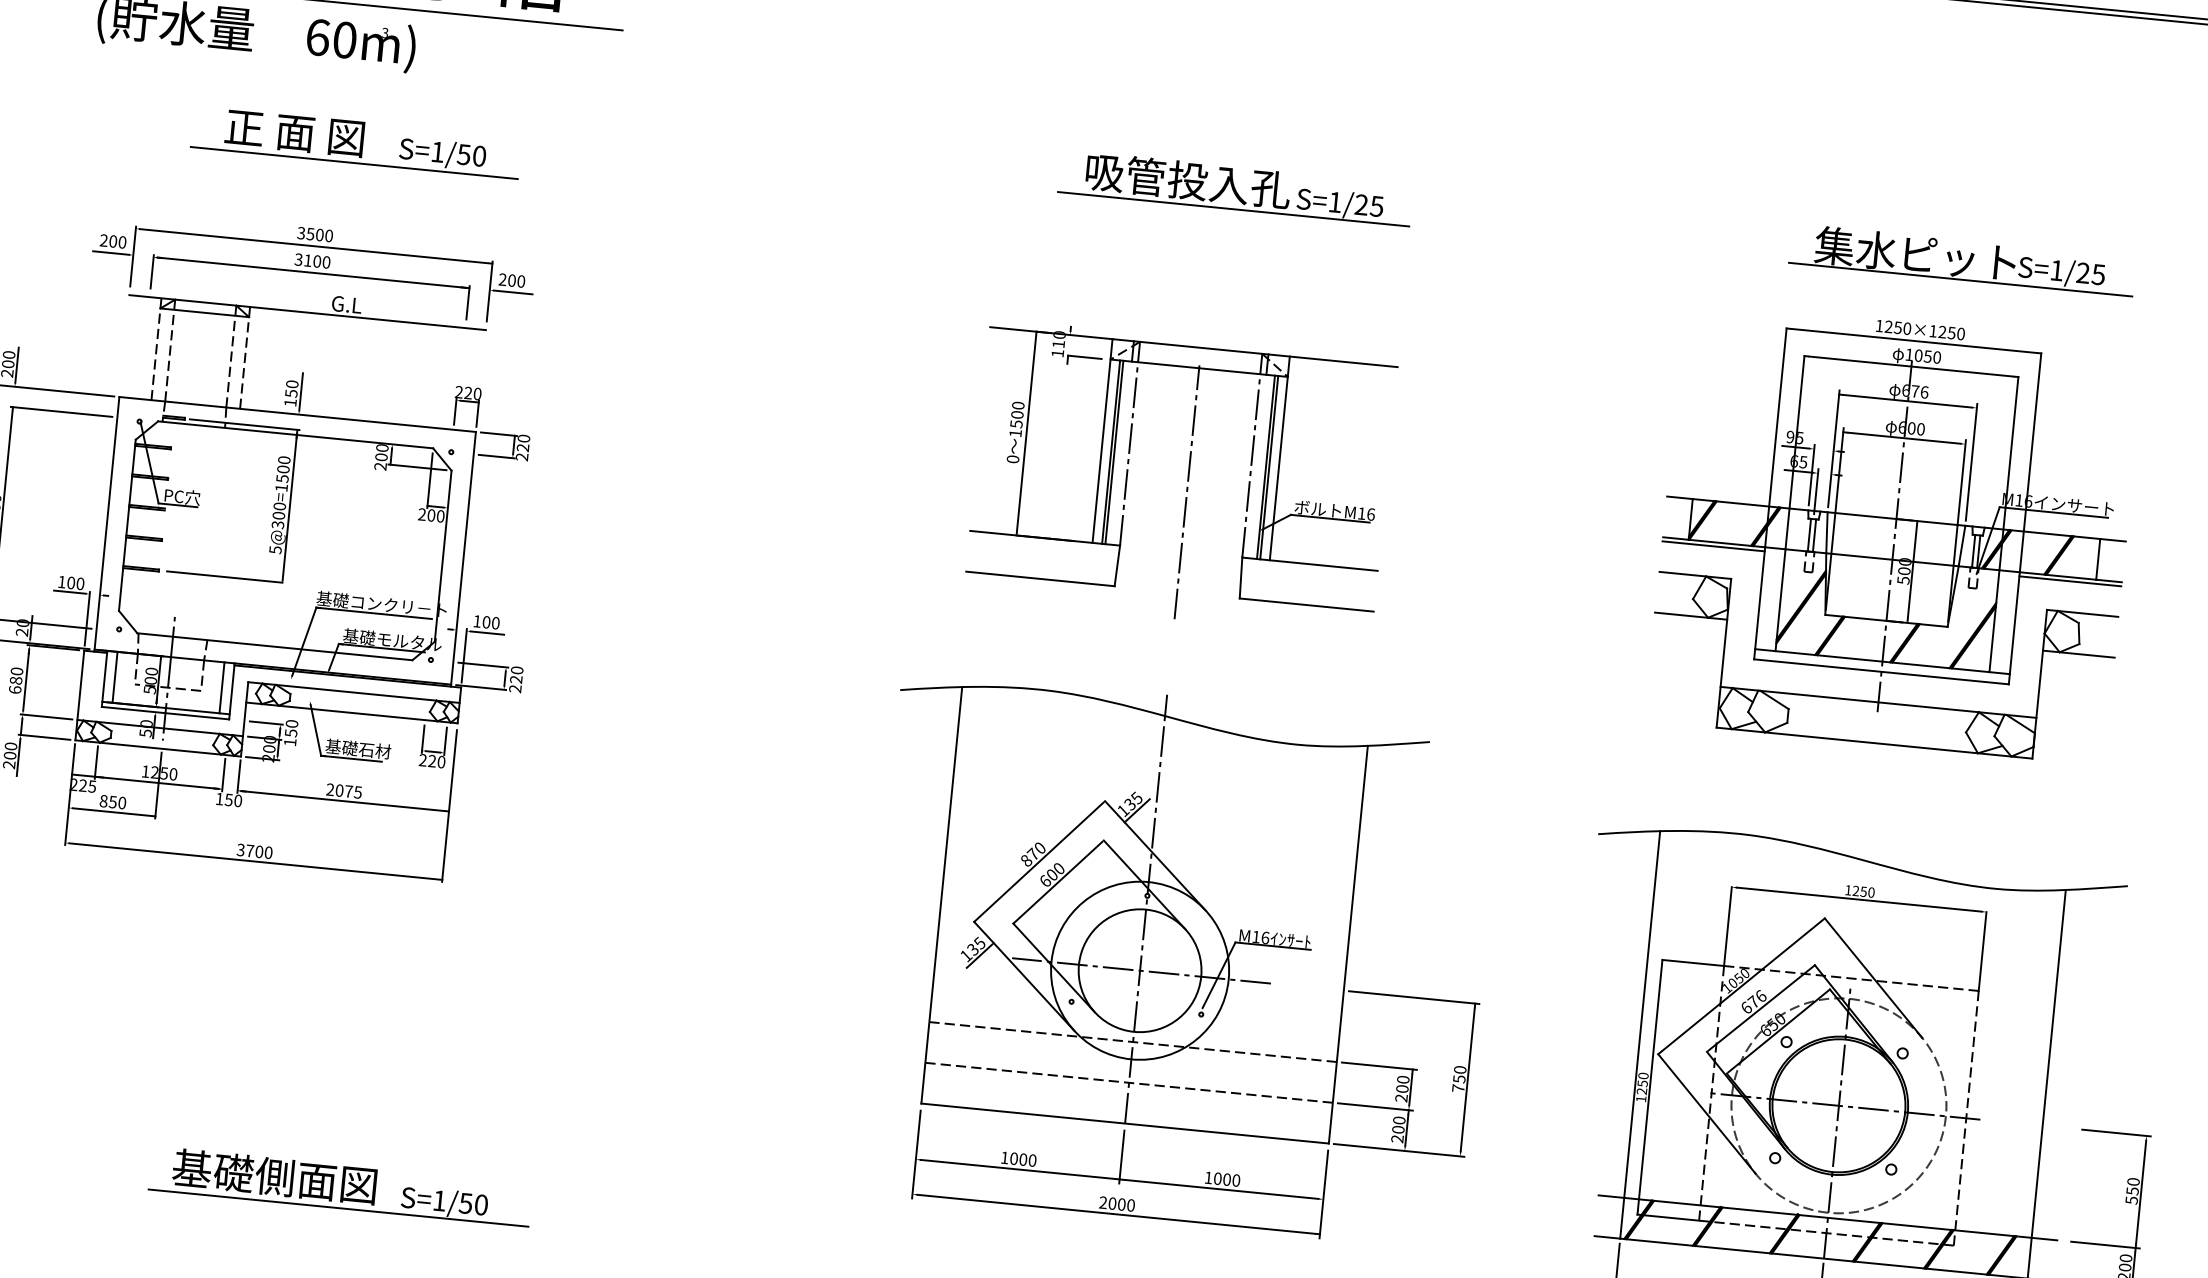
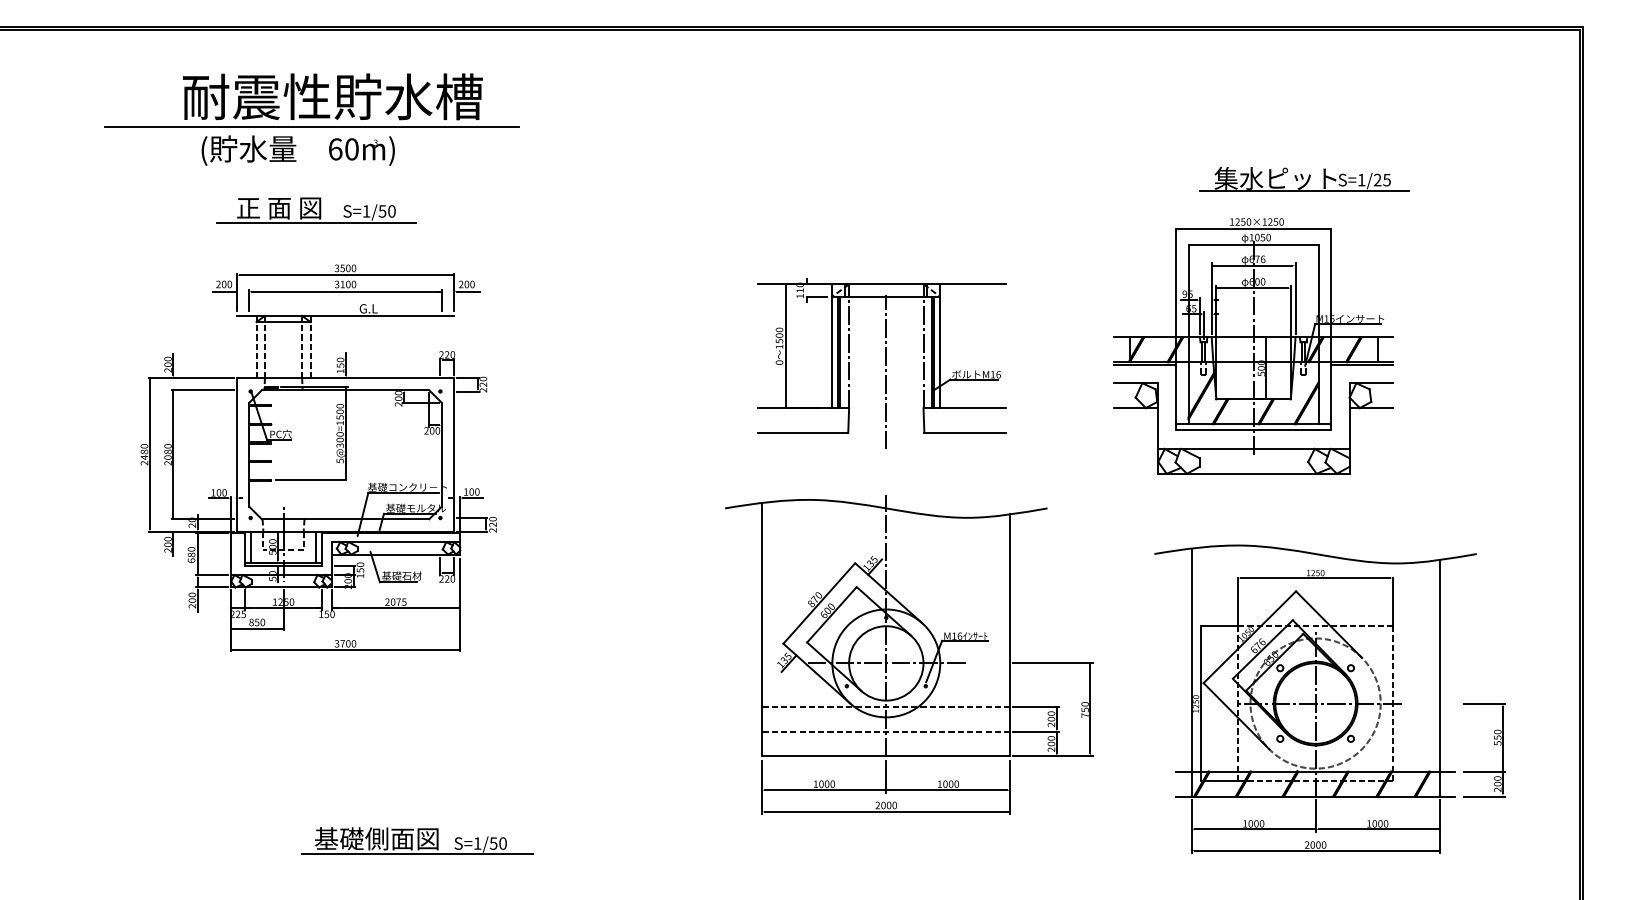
part: (355, 142) -> (316, 210), moved
part: (1235, 187) -> (897, 185), removed
part: (1963, 260) -> (1304, 179), moved
part: (1894, 533) -> (1253, 346), moved

